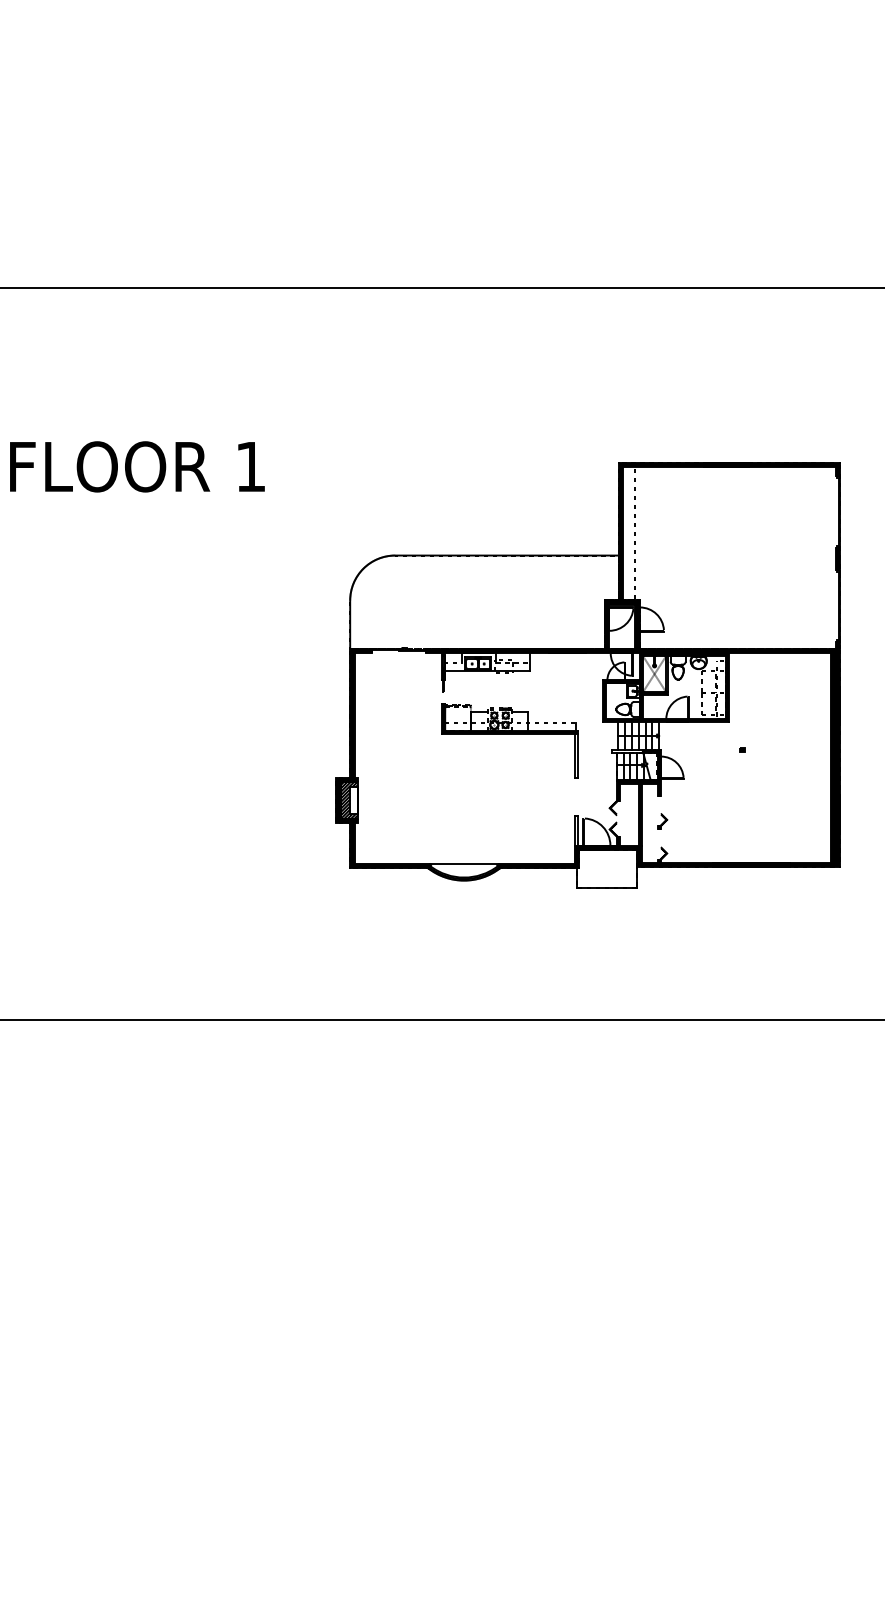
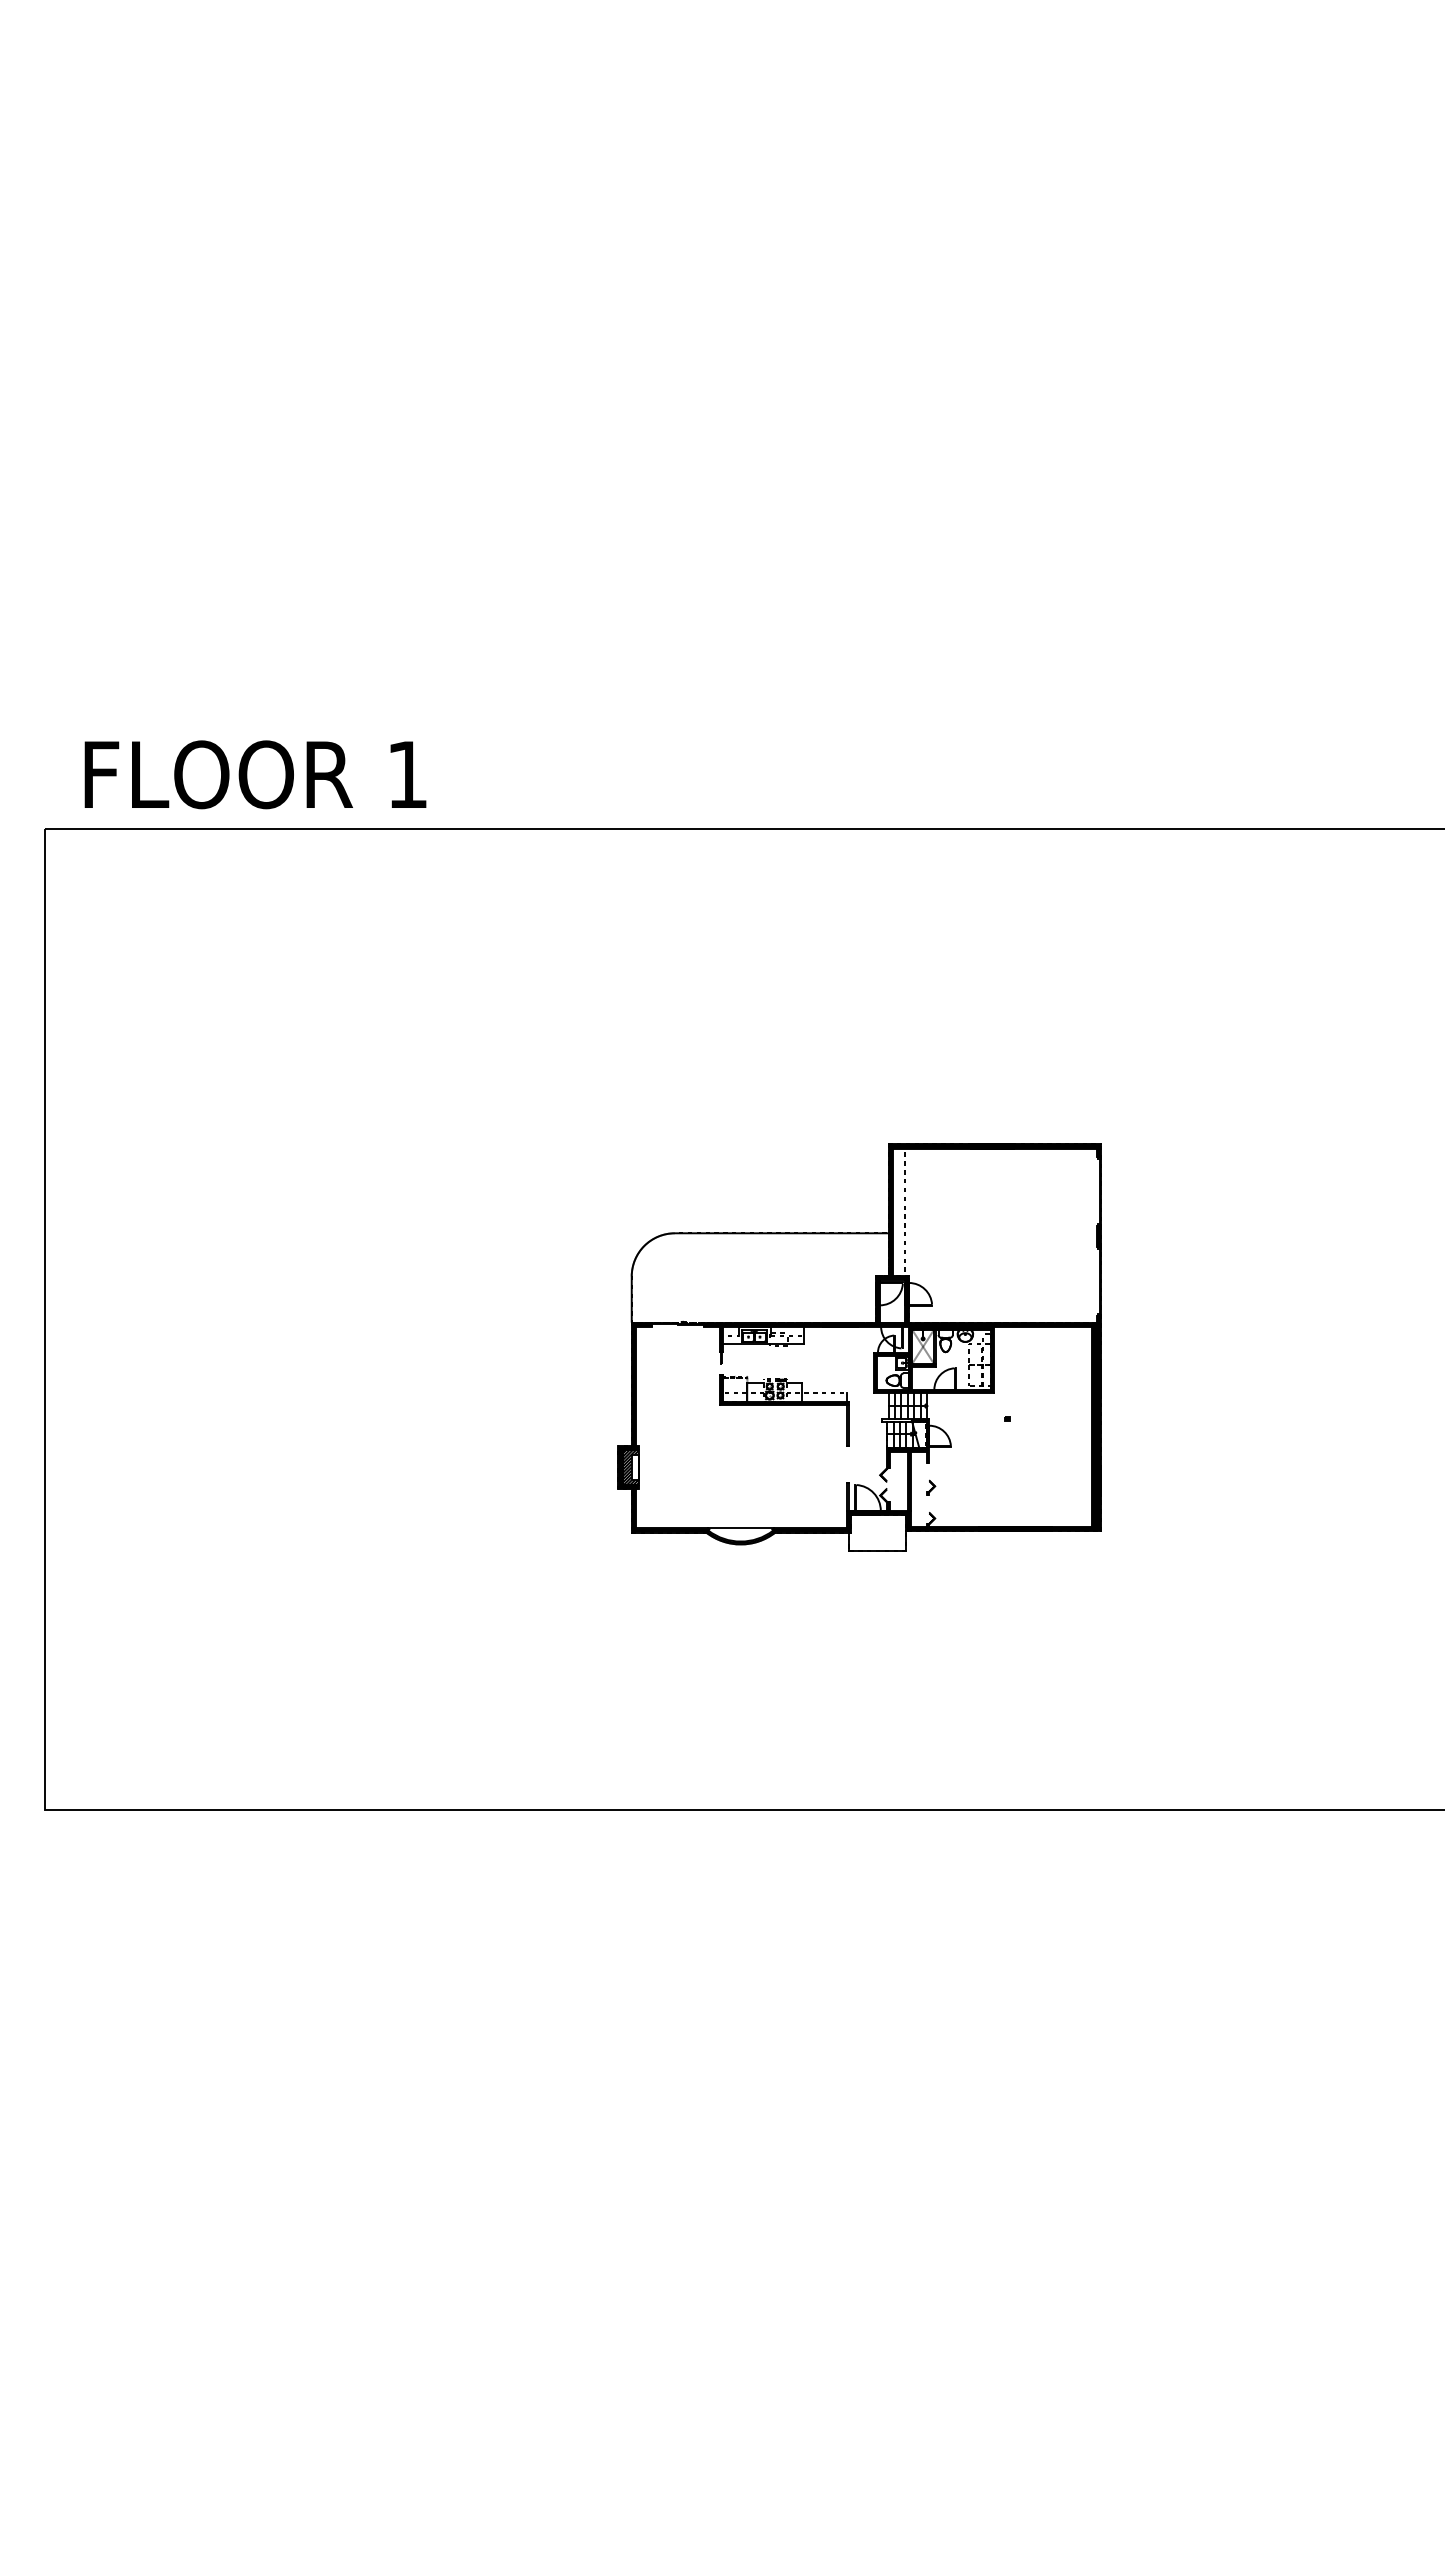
text: (137, 466) -> (255, 774), moved
part: (588, 674) -> (859, 1347), size x0.71

